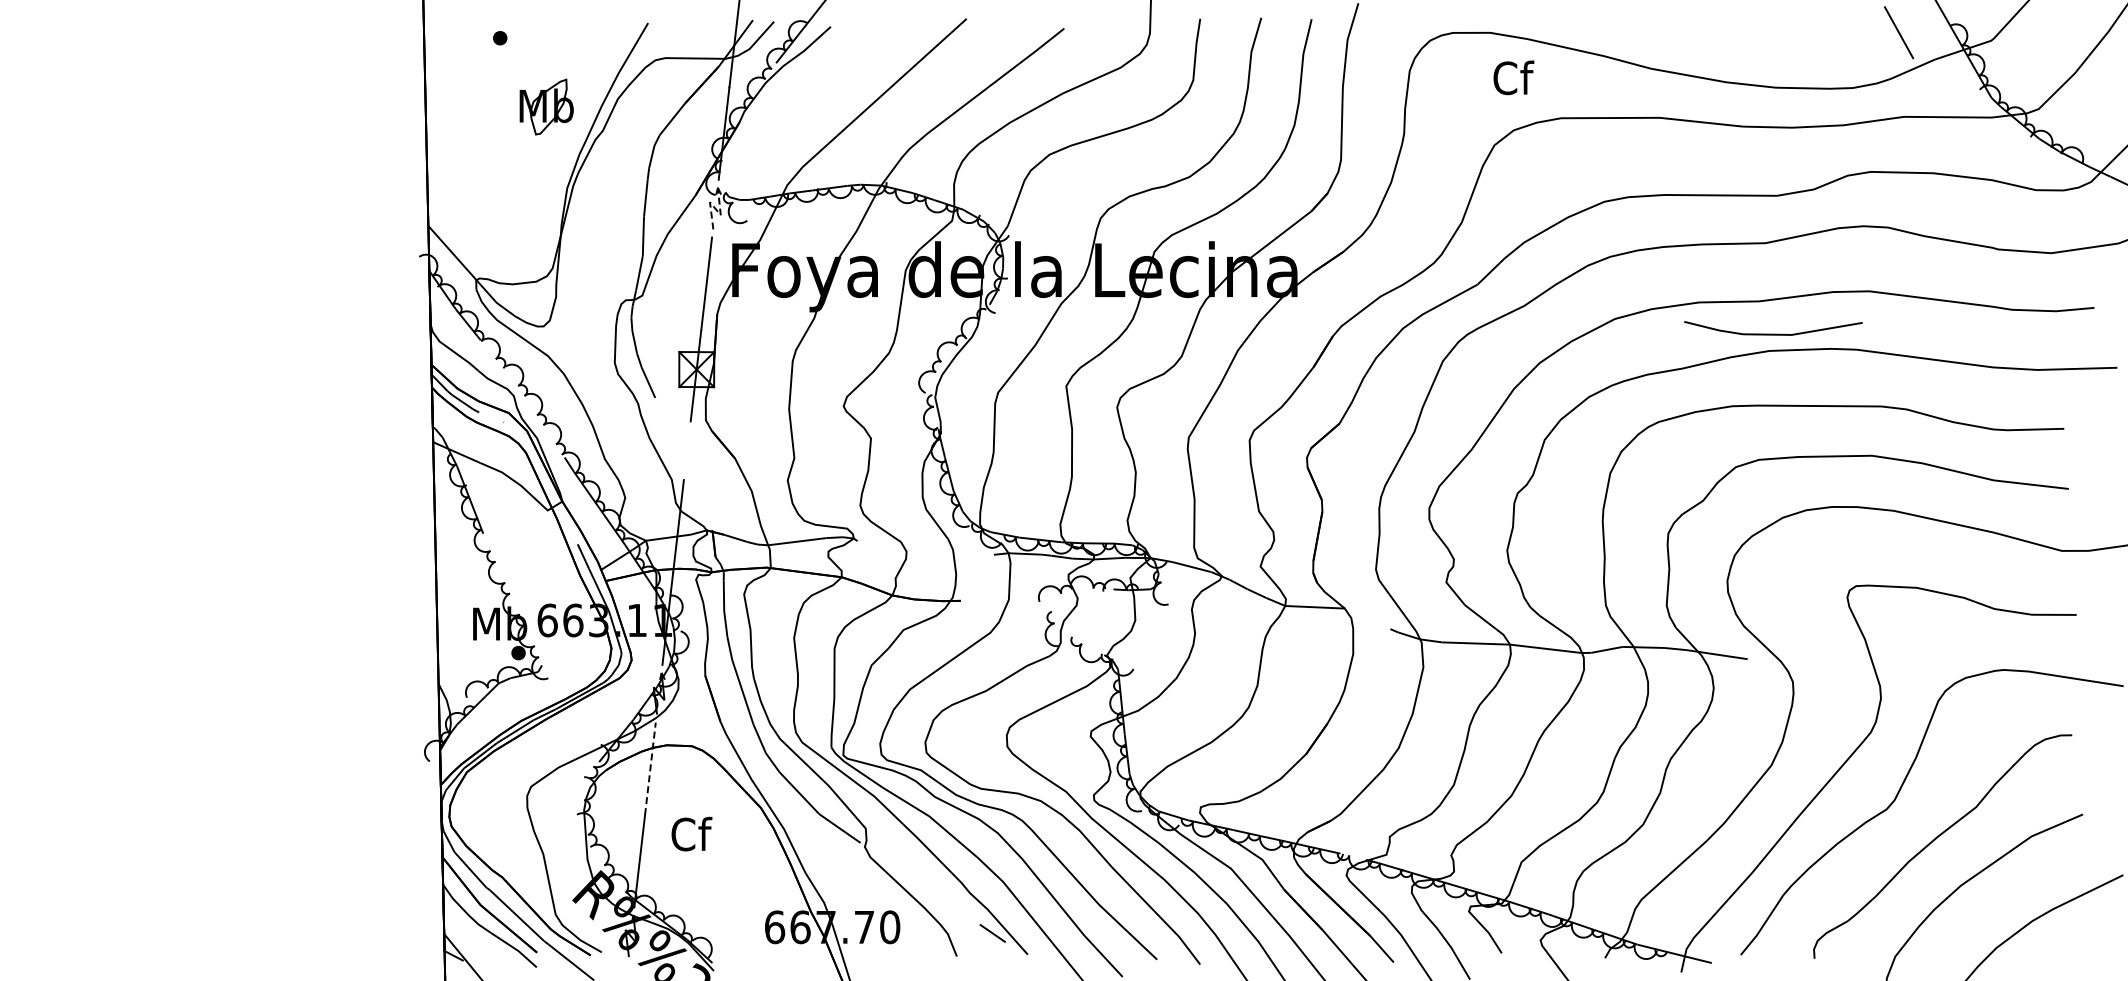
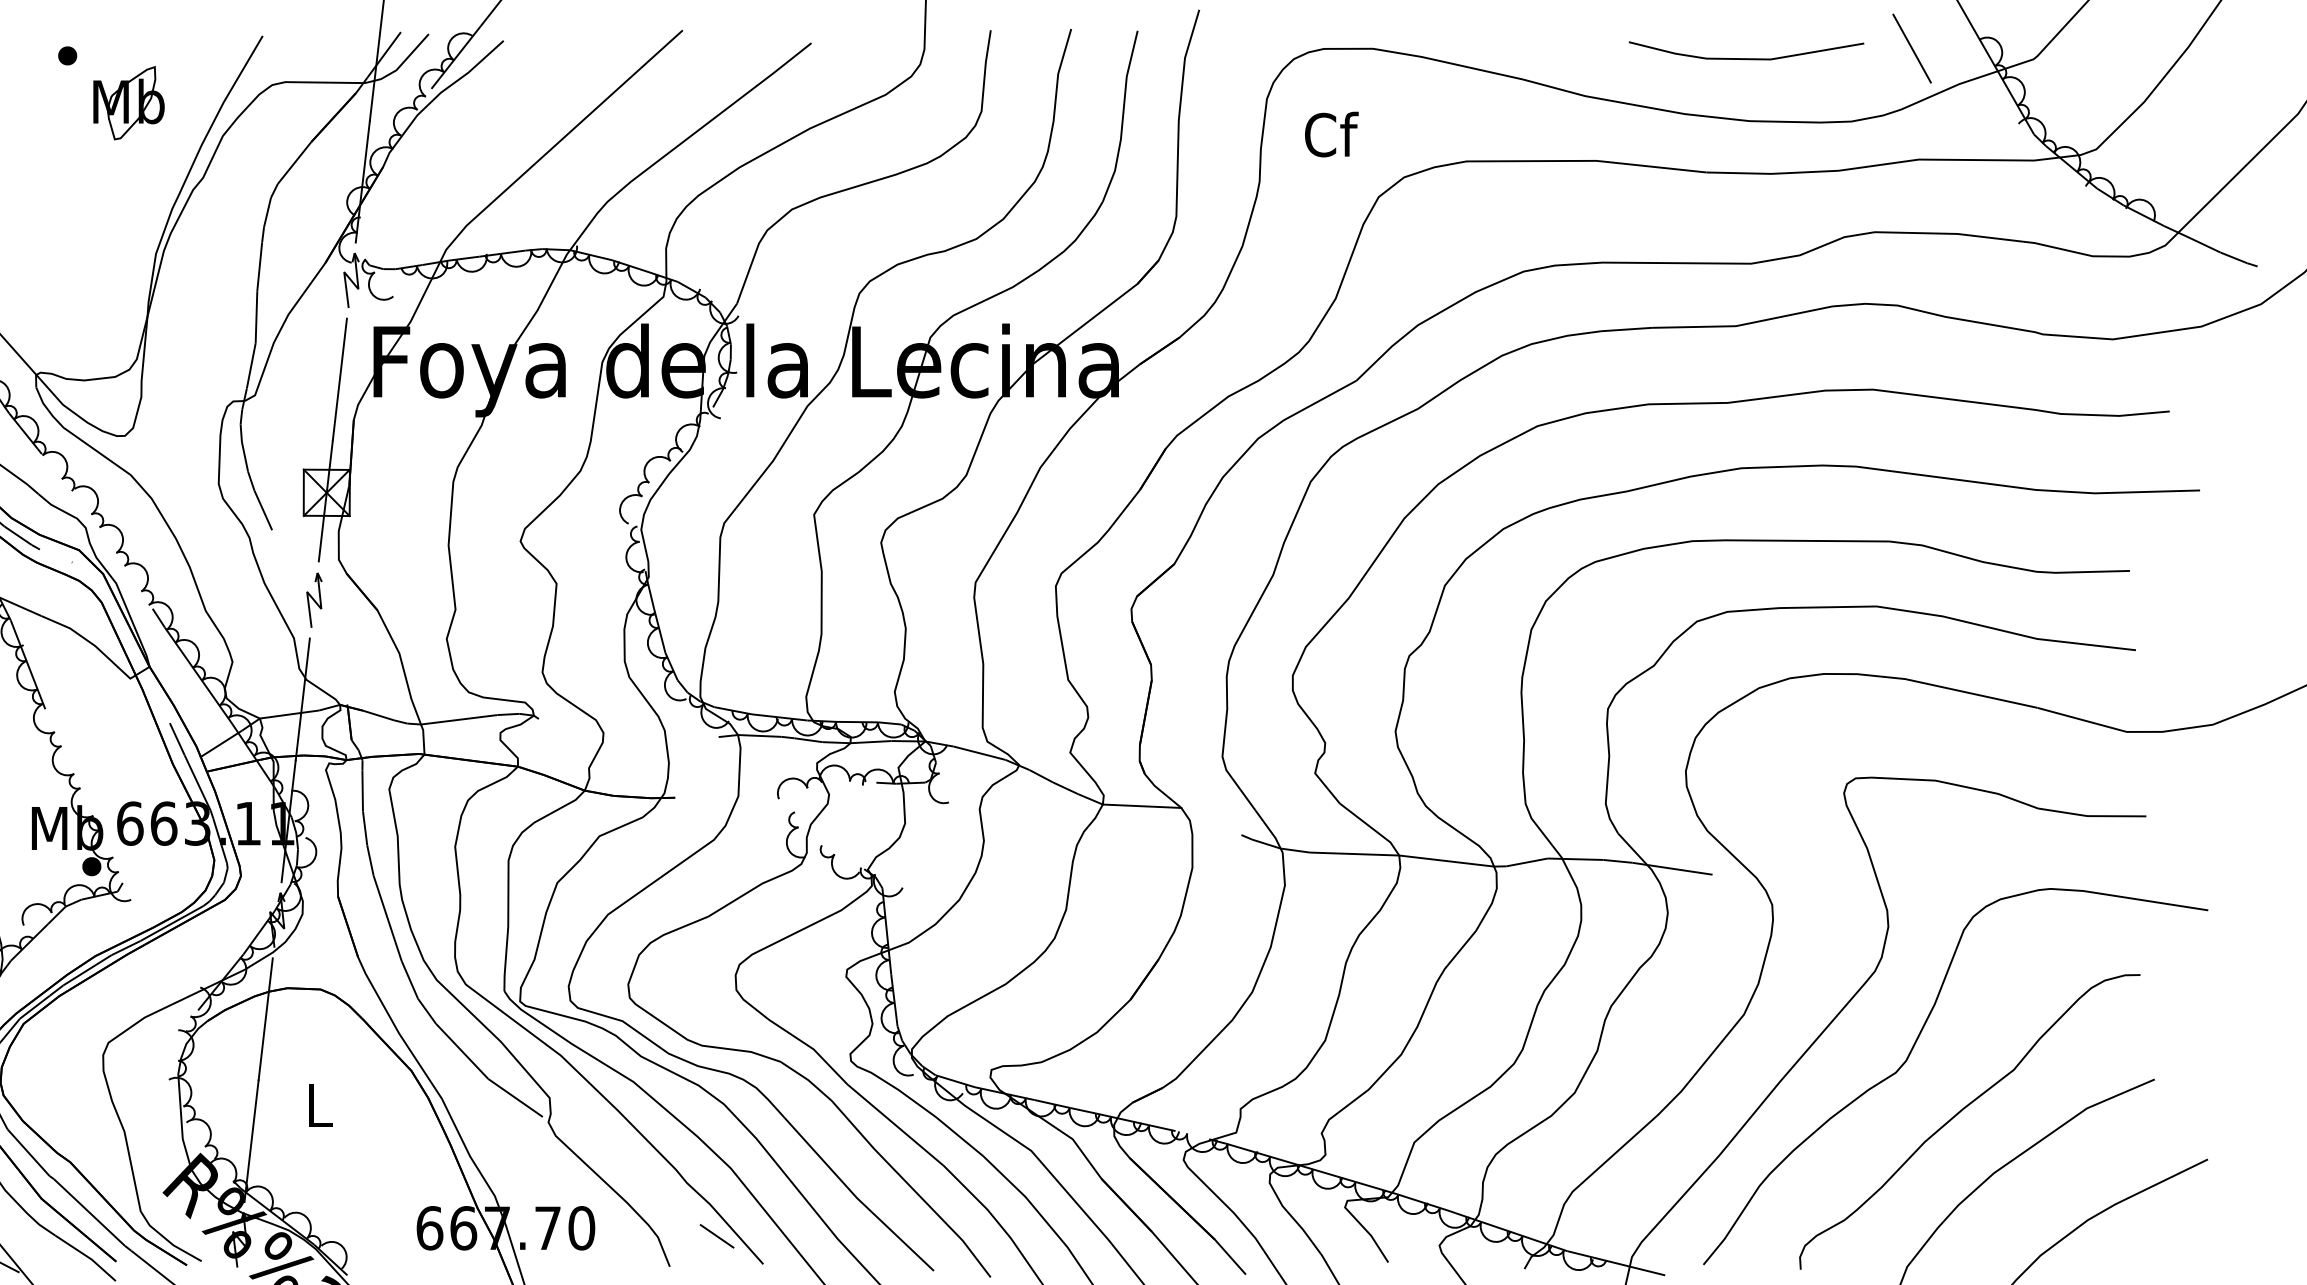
text: (1513, 77) -> (1331, 134), moved
part: (546, 106) -> (128, 102), moved
line: (715, 209) -> (351, 281), dashed -> solid
line: (1773, 333) -> (1746, 57), moved
part: (687, 450) -> (314, 599), added
line: (650, 768) -> (265, 1018), dashed -> solid
text: (691, 833) -> (319, 1104), Cf -> L

